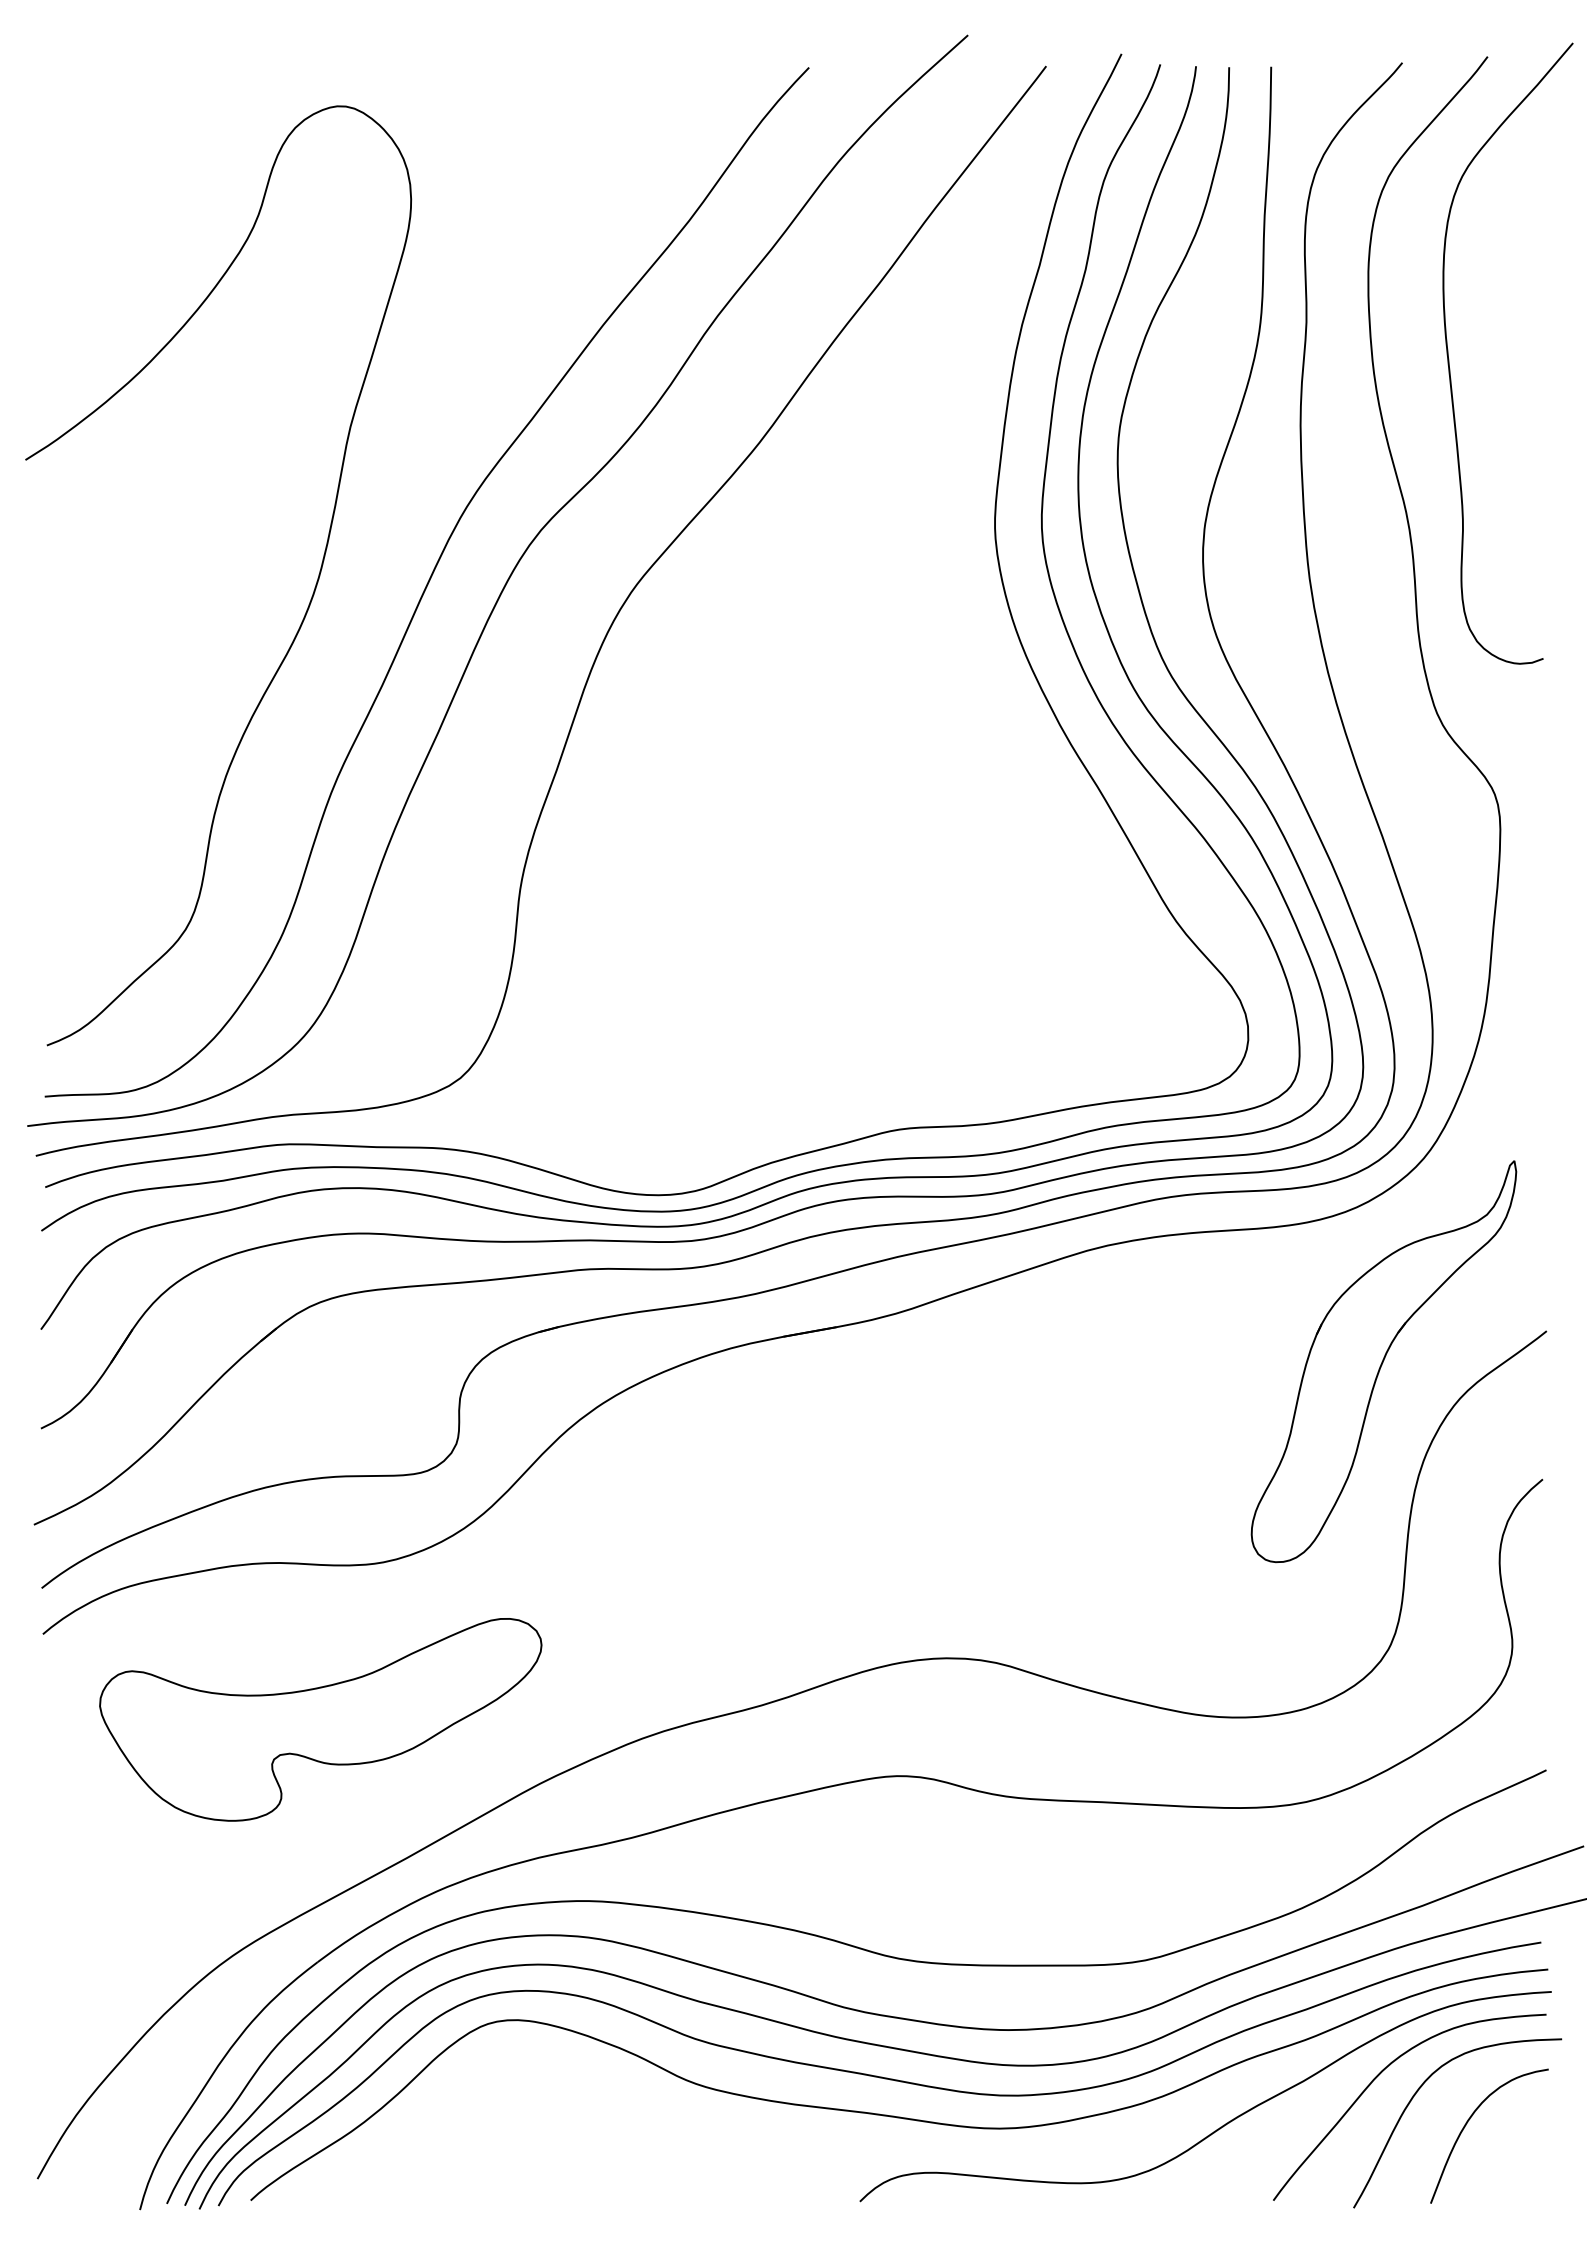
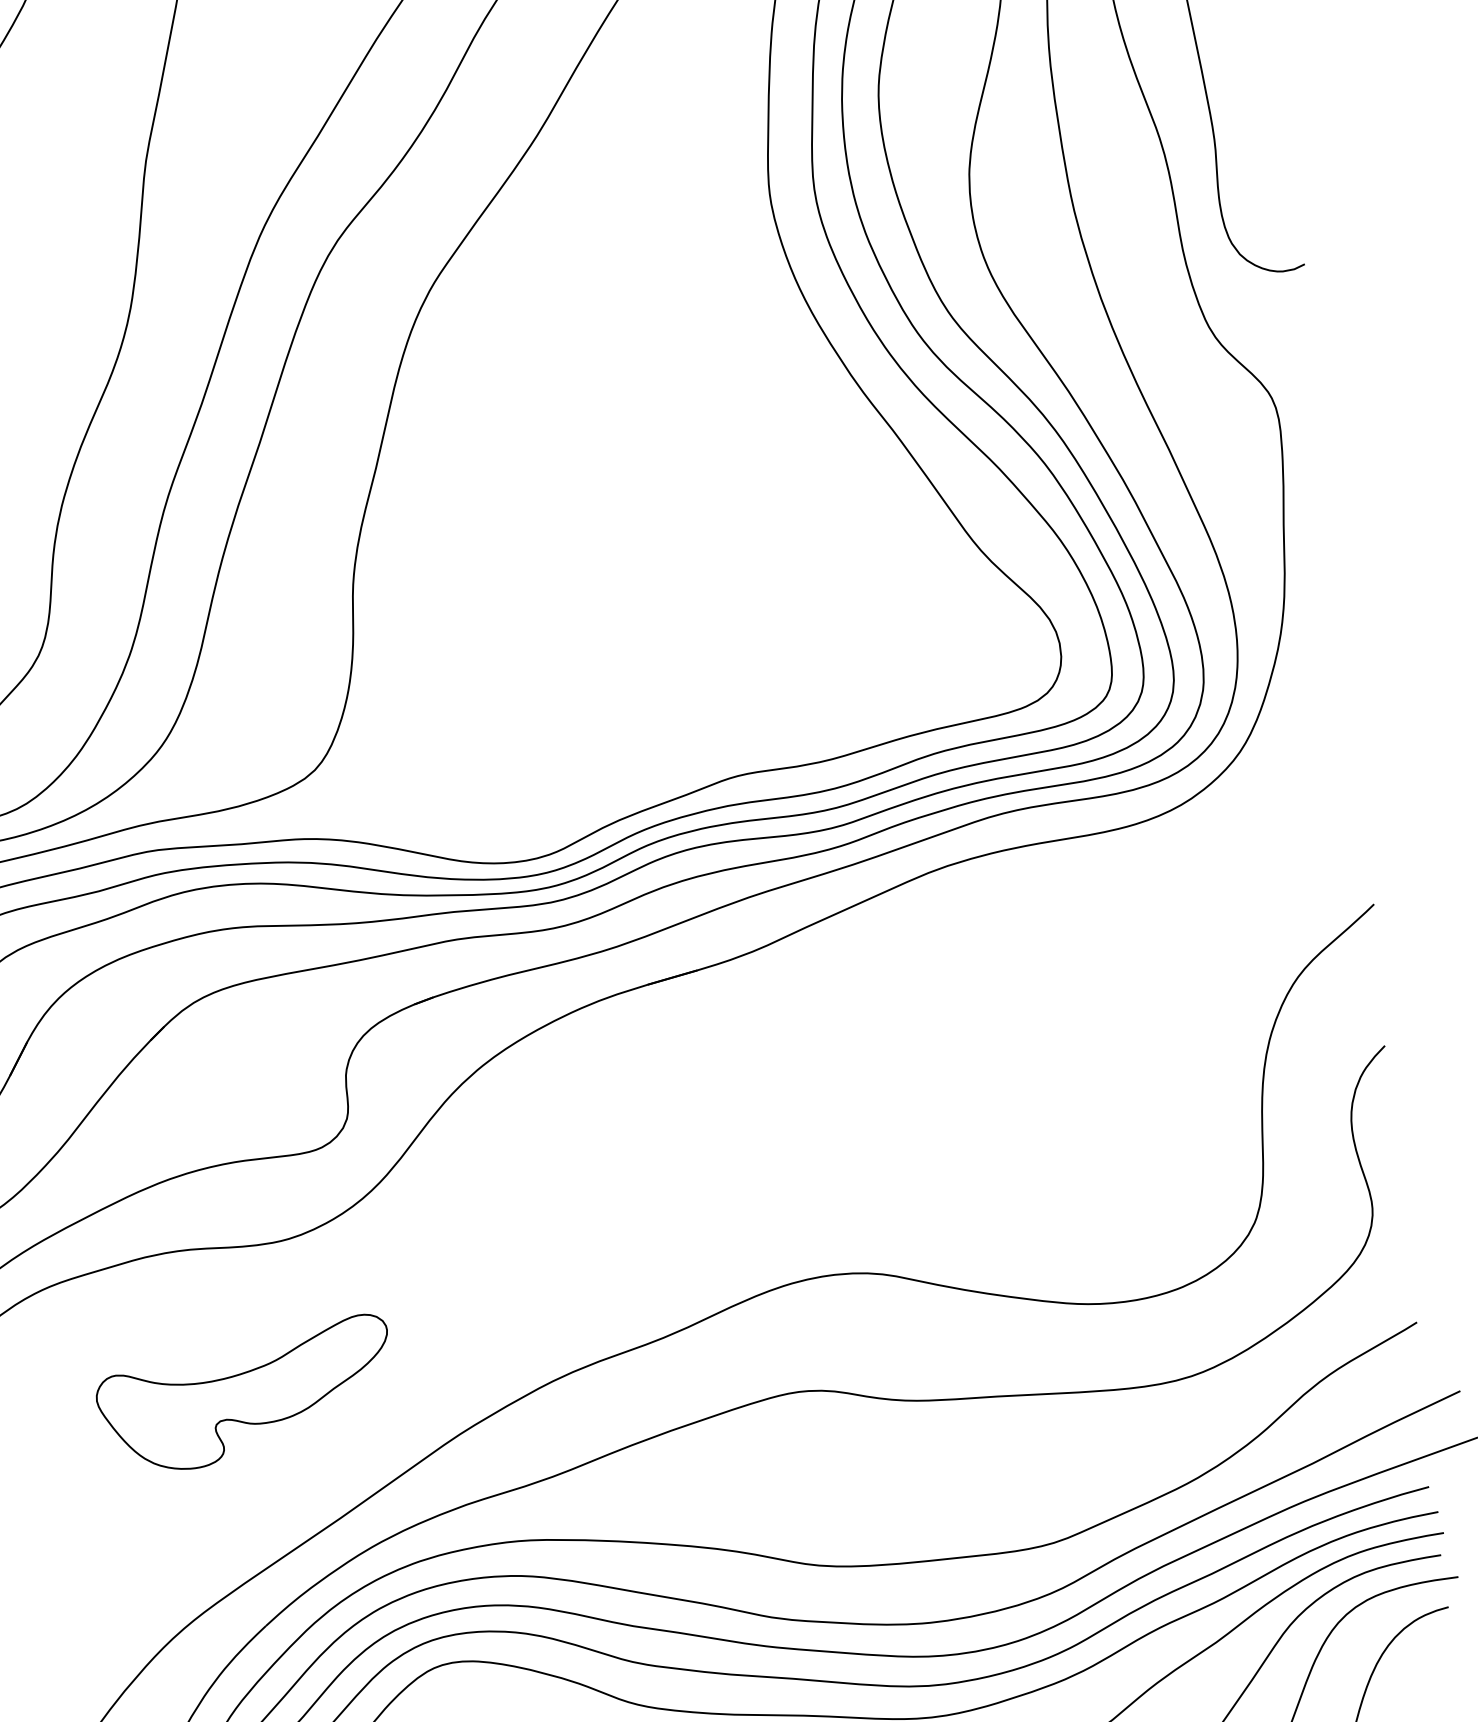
part: (1383, 1361) -> (1221, 949), removed
part: (320, 1719) -> (244, 1394), size x0.7

